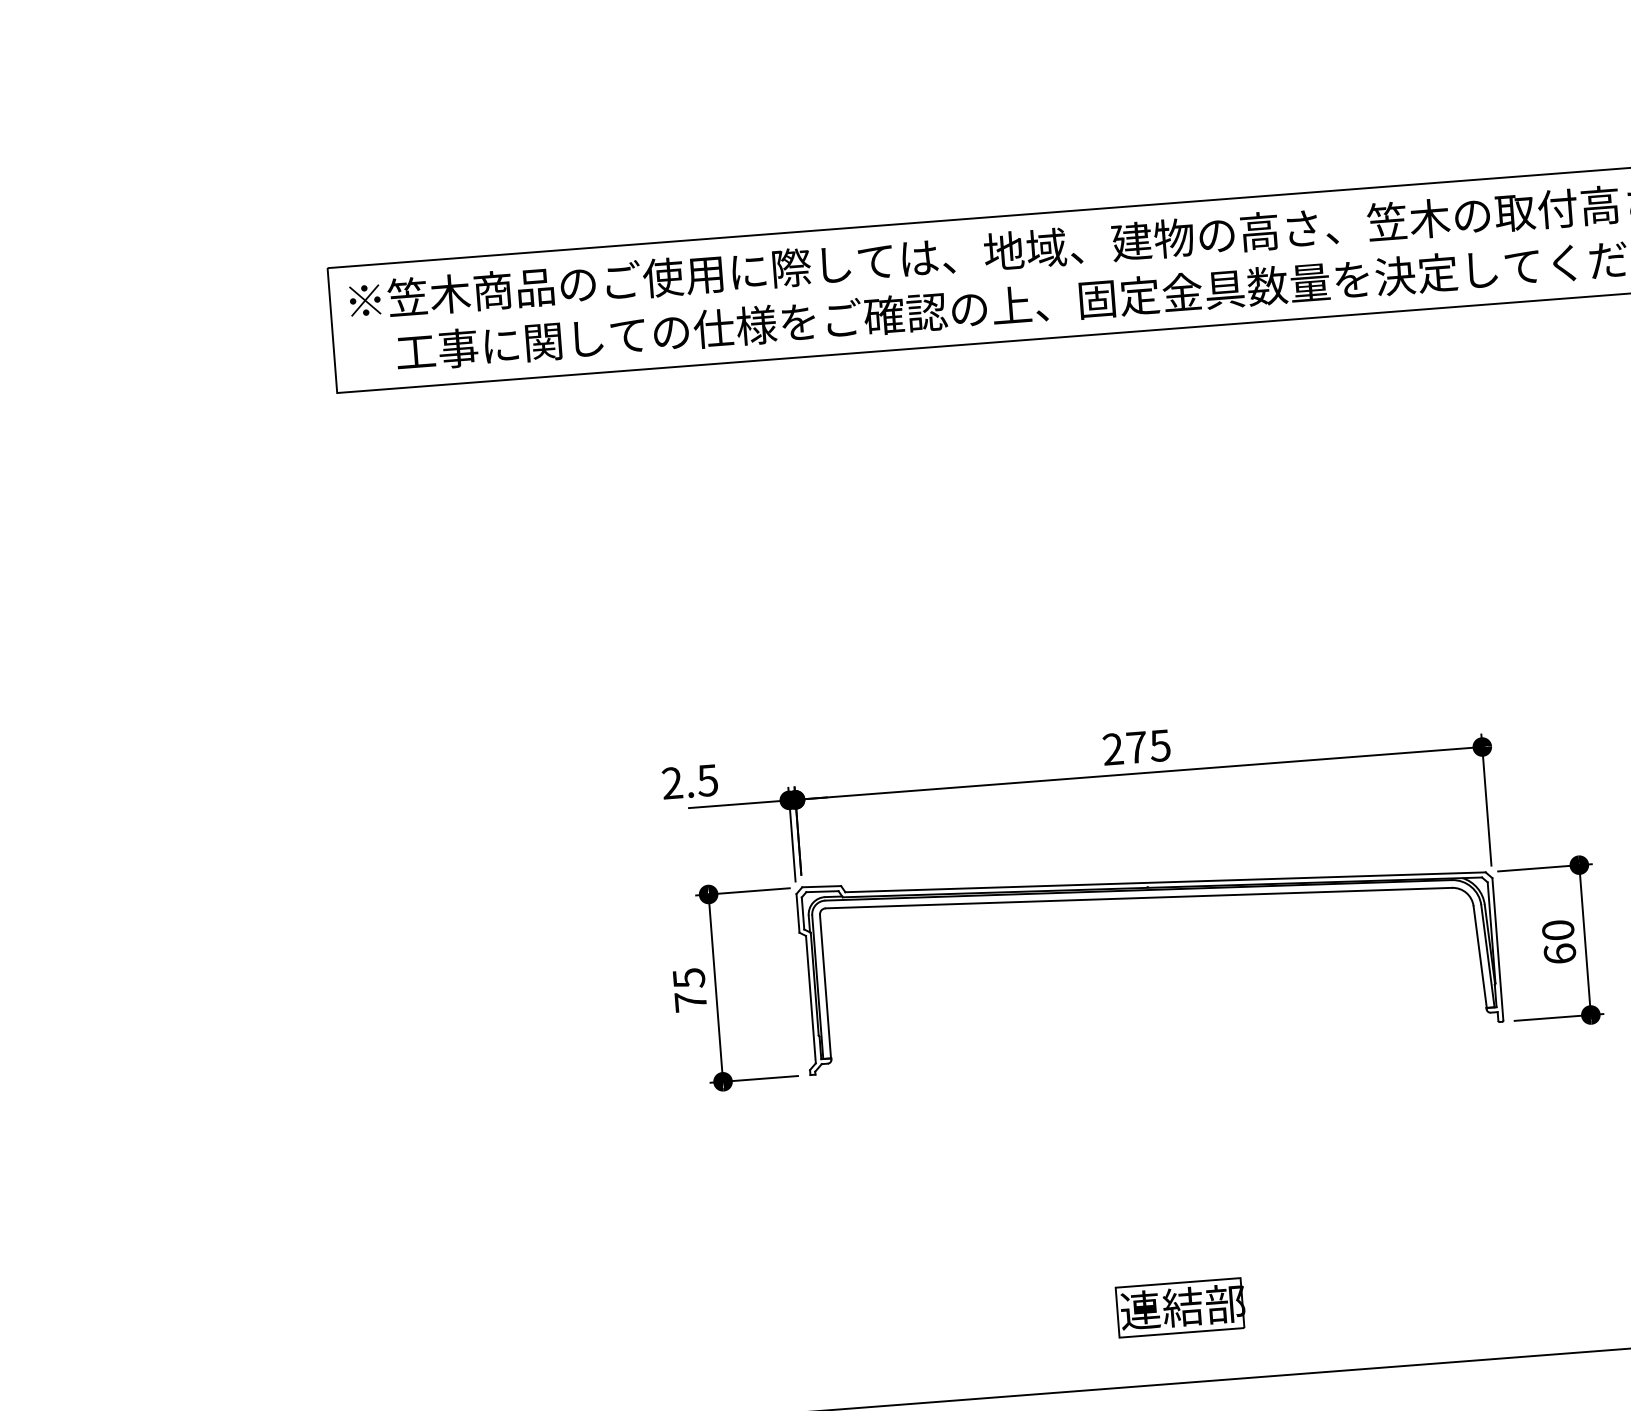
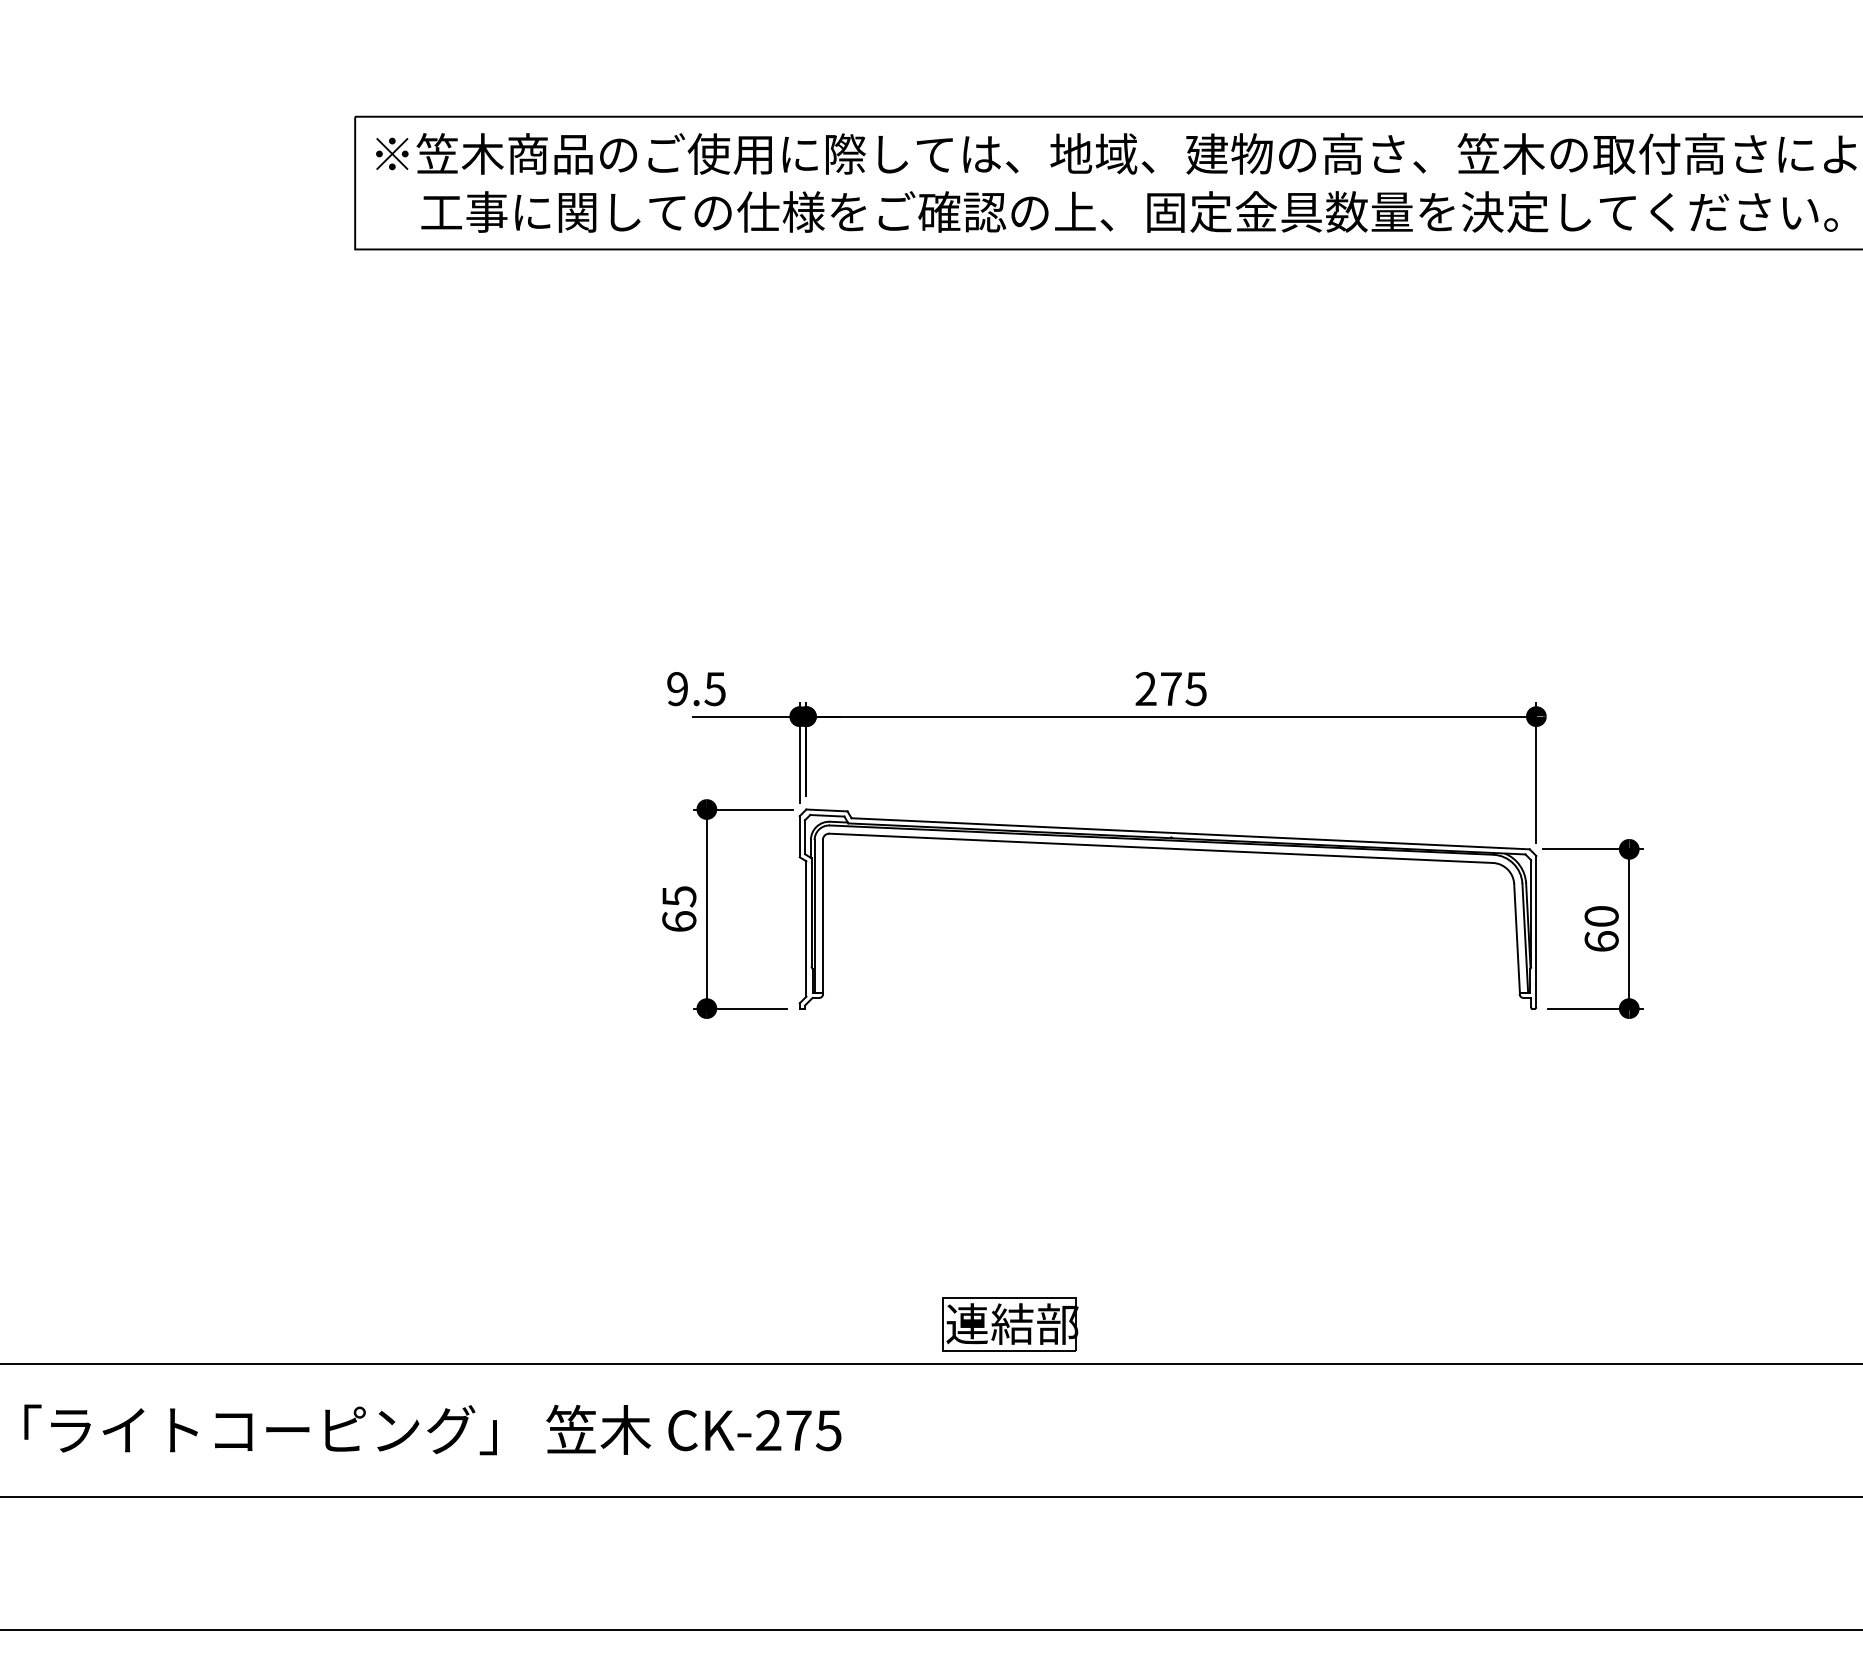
text: (672, 783) -> (677, 689), 2.5 -> 9.5
text: (690, 1001) -> (679, 921), 75 -> 65
part: (1181, 1307) -> (1010, 1324), moved

